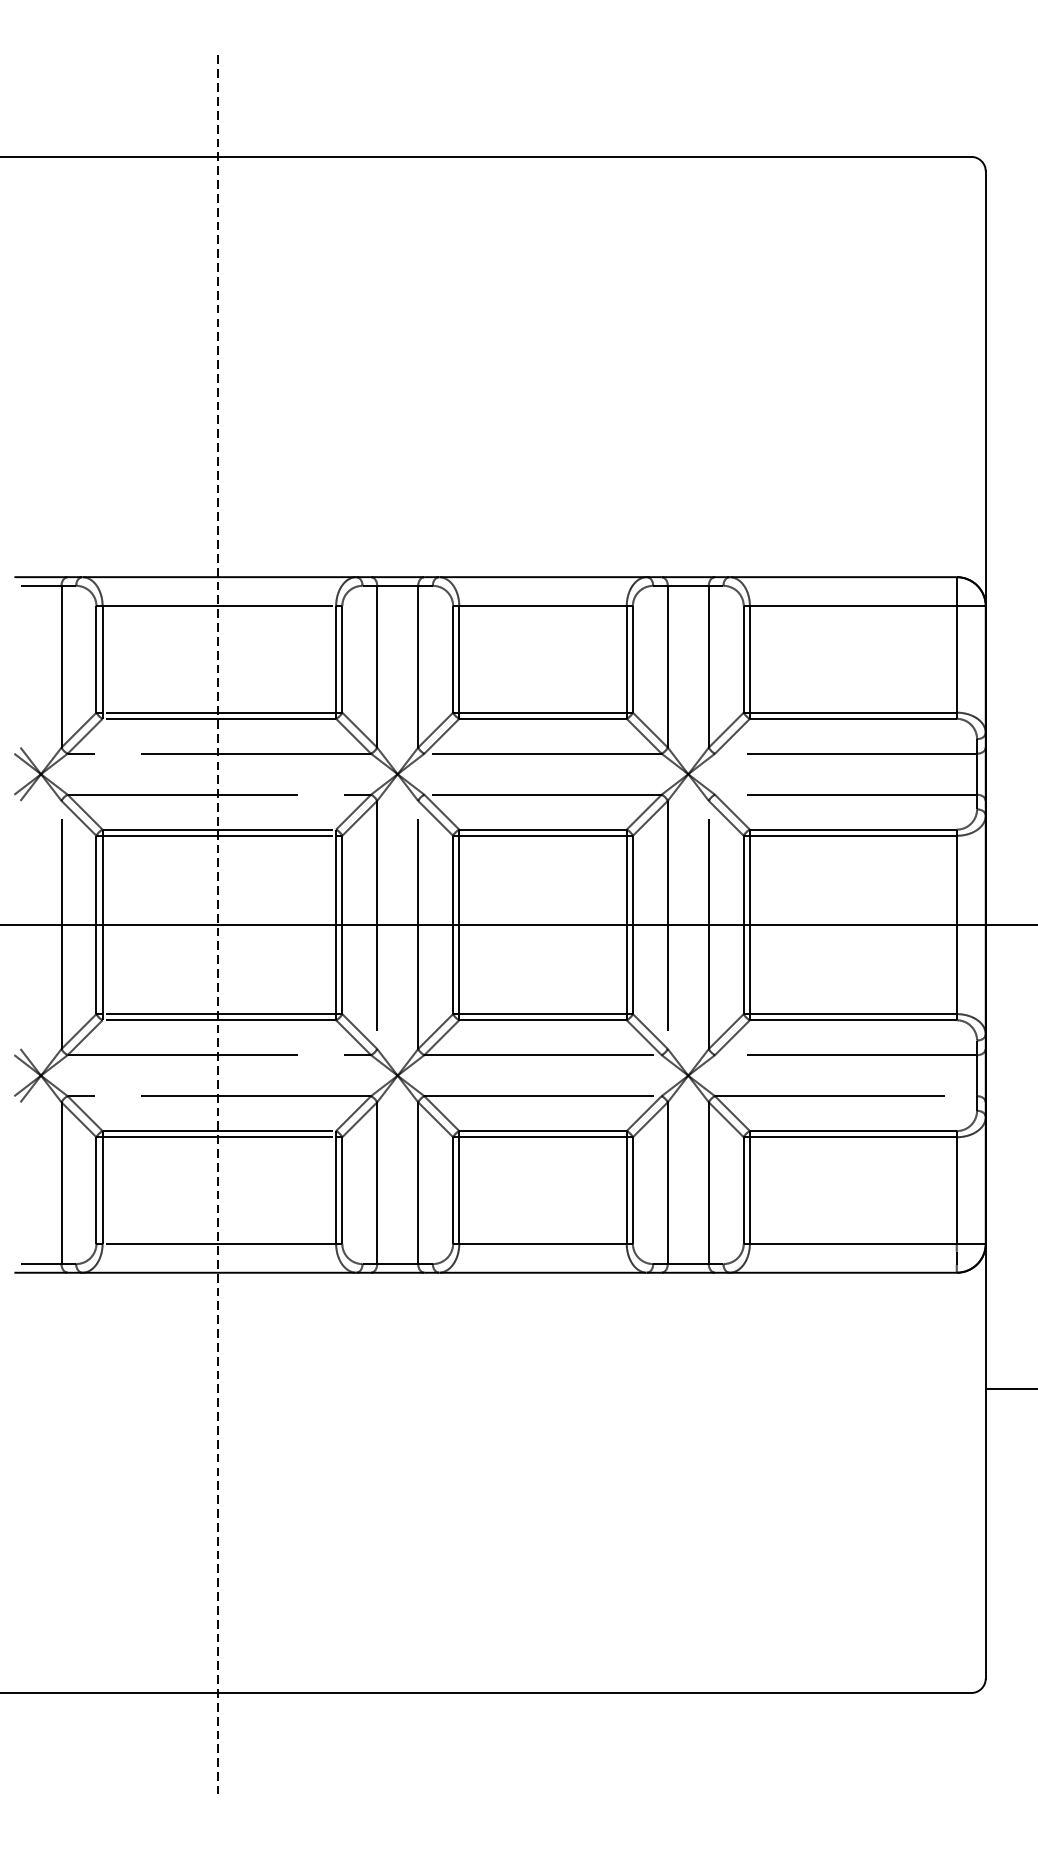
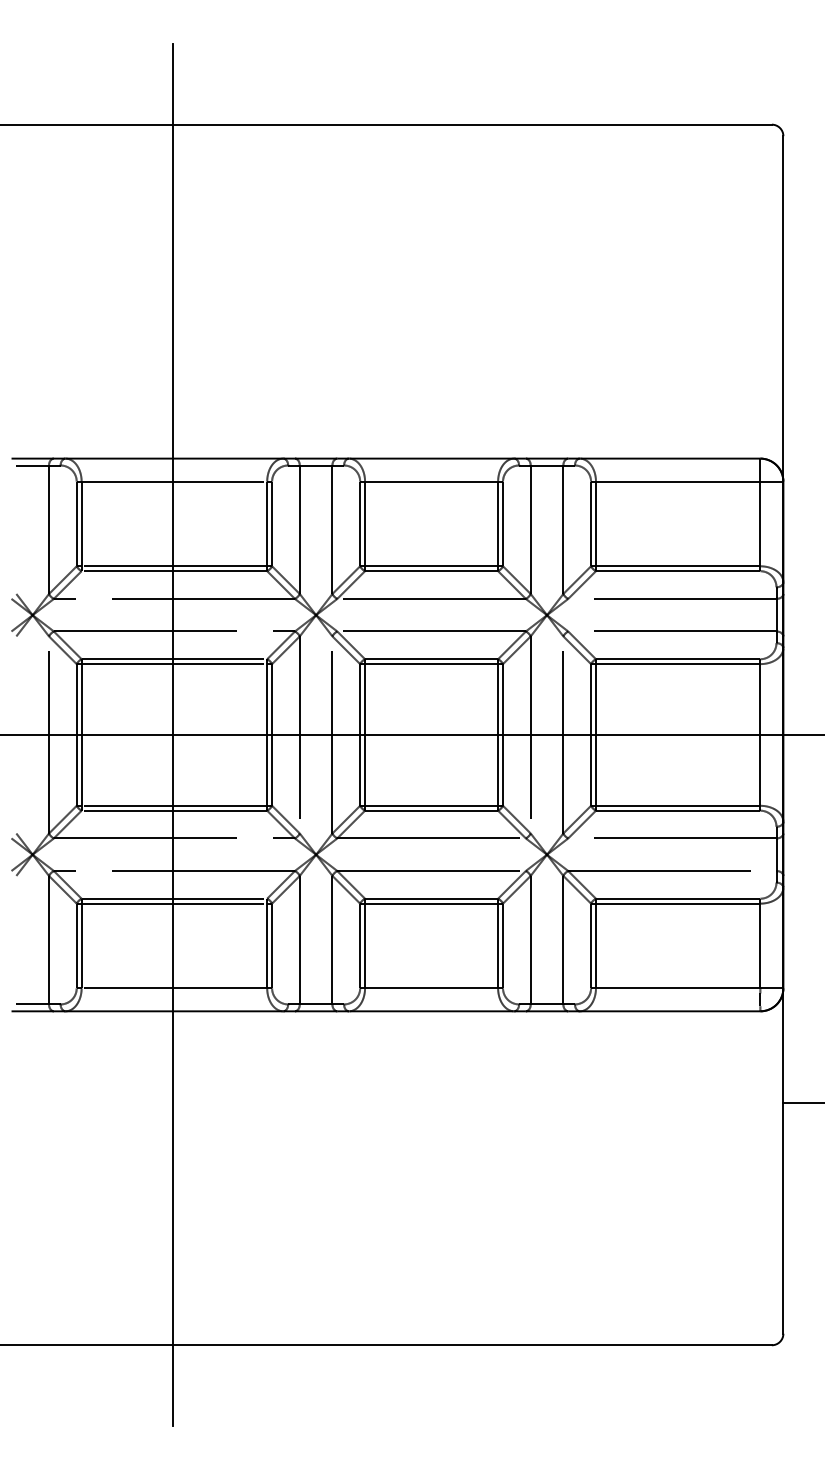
line: (218, 924) -> (173, 734), dashed -> solid

